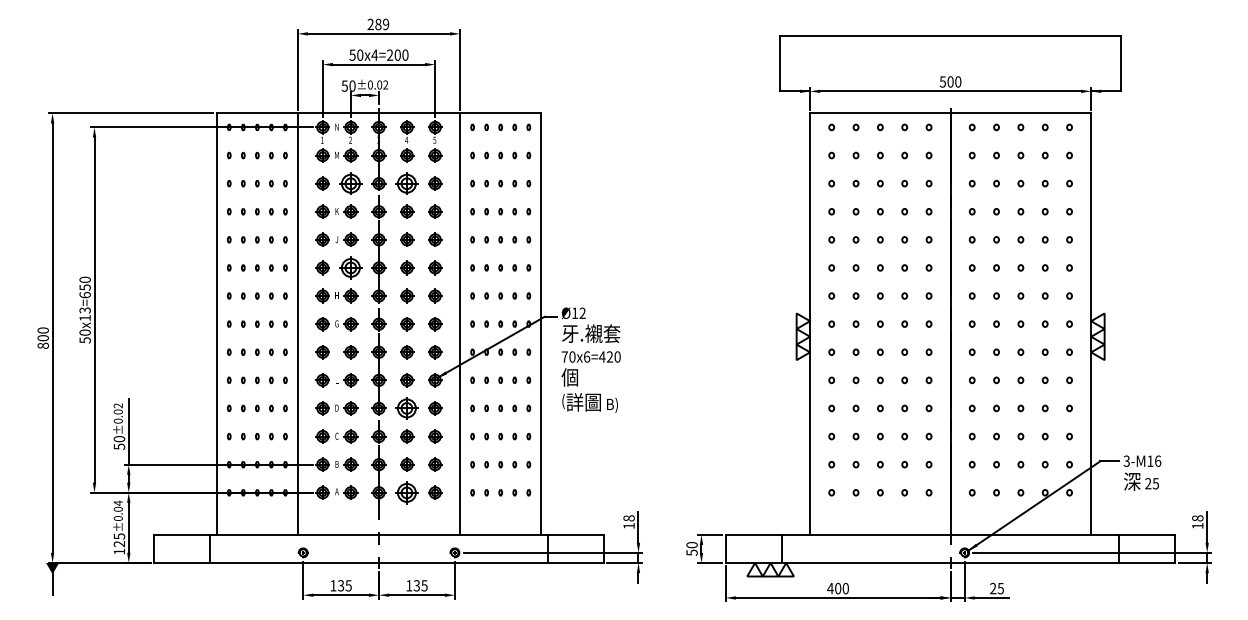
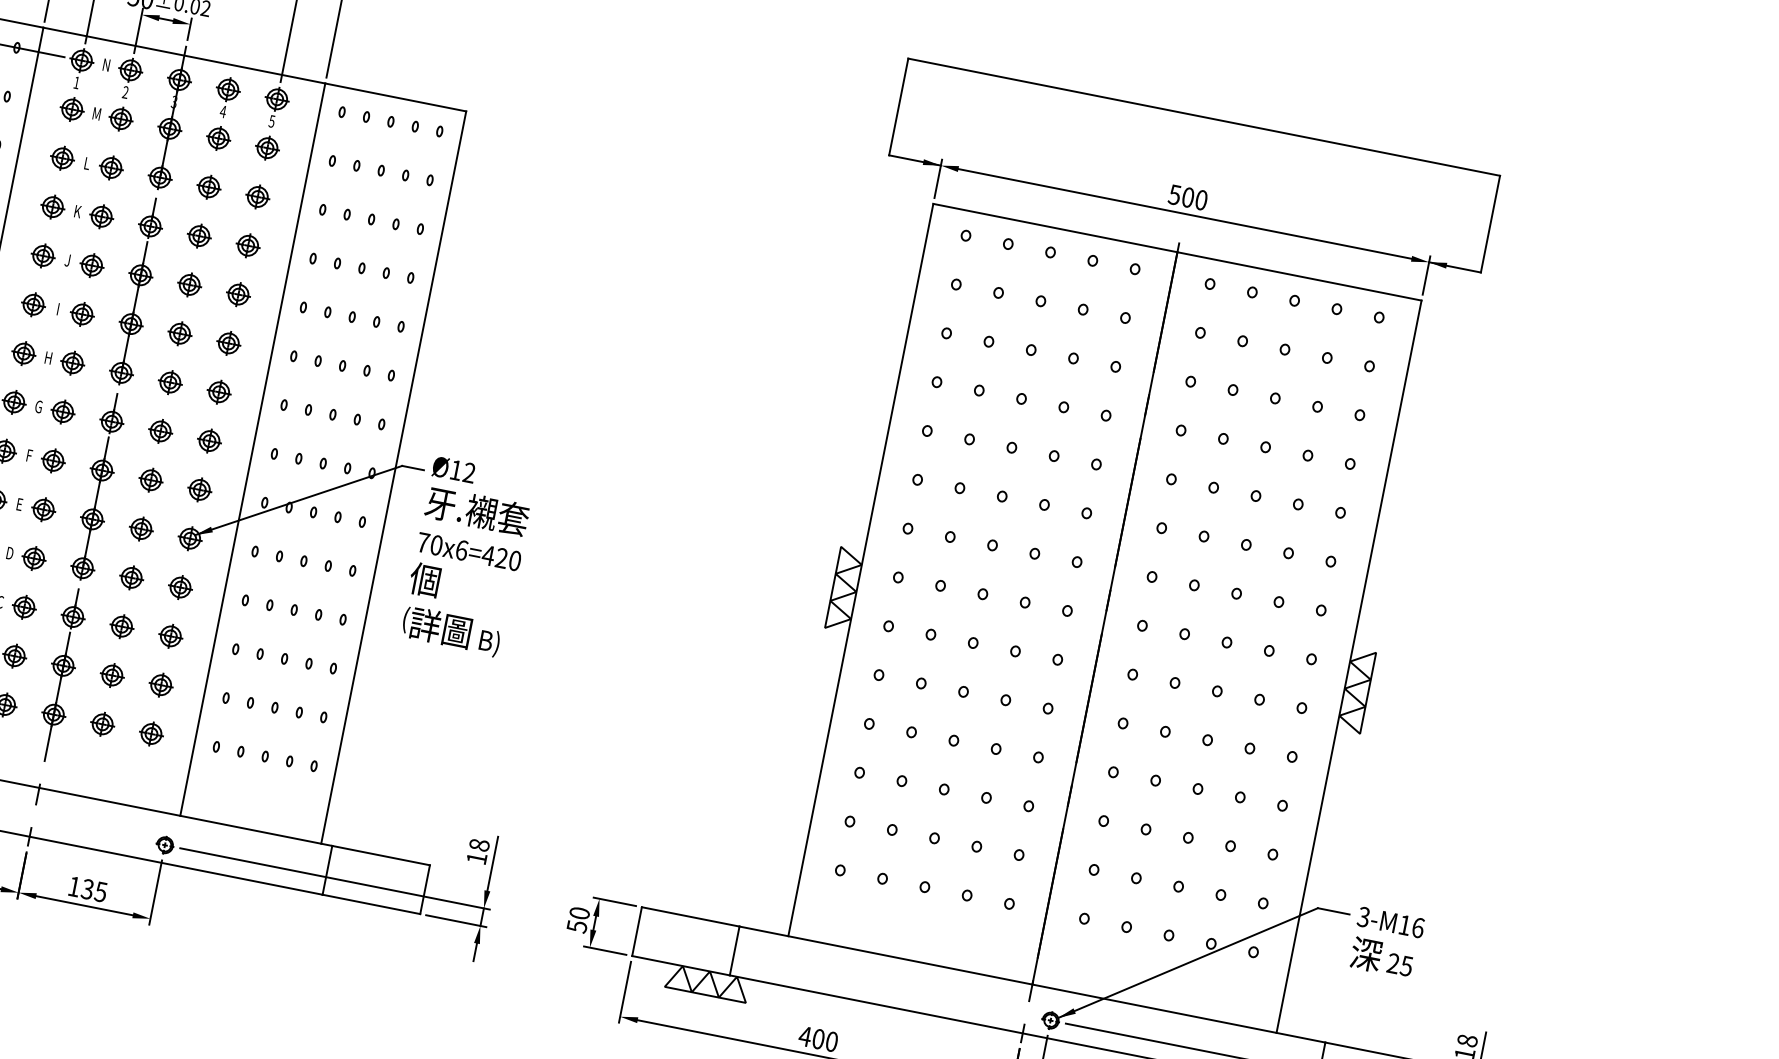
part: (350, 183) -> (110, 167), size x0.62
part: (407, 183) -> (209, 187), size x0.62
part: (350, 267) -> (81, 313), size x0.62
part: (407, 408) -> (132, 578), size x0.62
part: (407, 492) -> (103, 724), size x0.62

